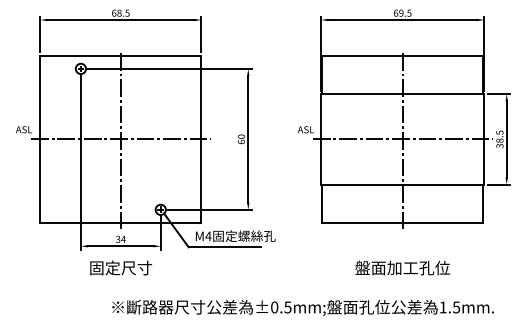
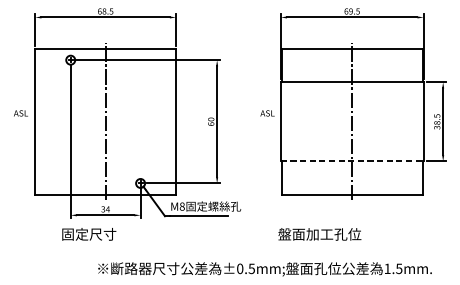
line: (120, 139) -> (105, 121), removed
line: (402, 139) -> (352, 121), removed
line: (402, 184) -> (352, 161), solid -> dashed
text: (208, 236) -> (182, 206), M4 -> M8
text: (120, 267) -> (88, 233), moved
text: (402, 267) -> (319, 233), moved

